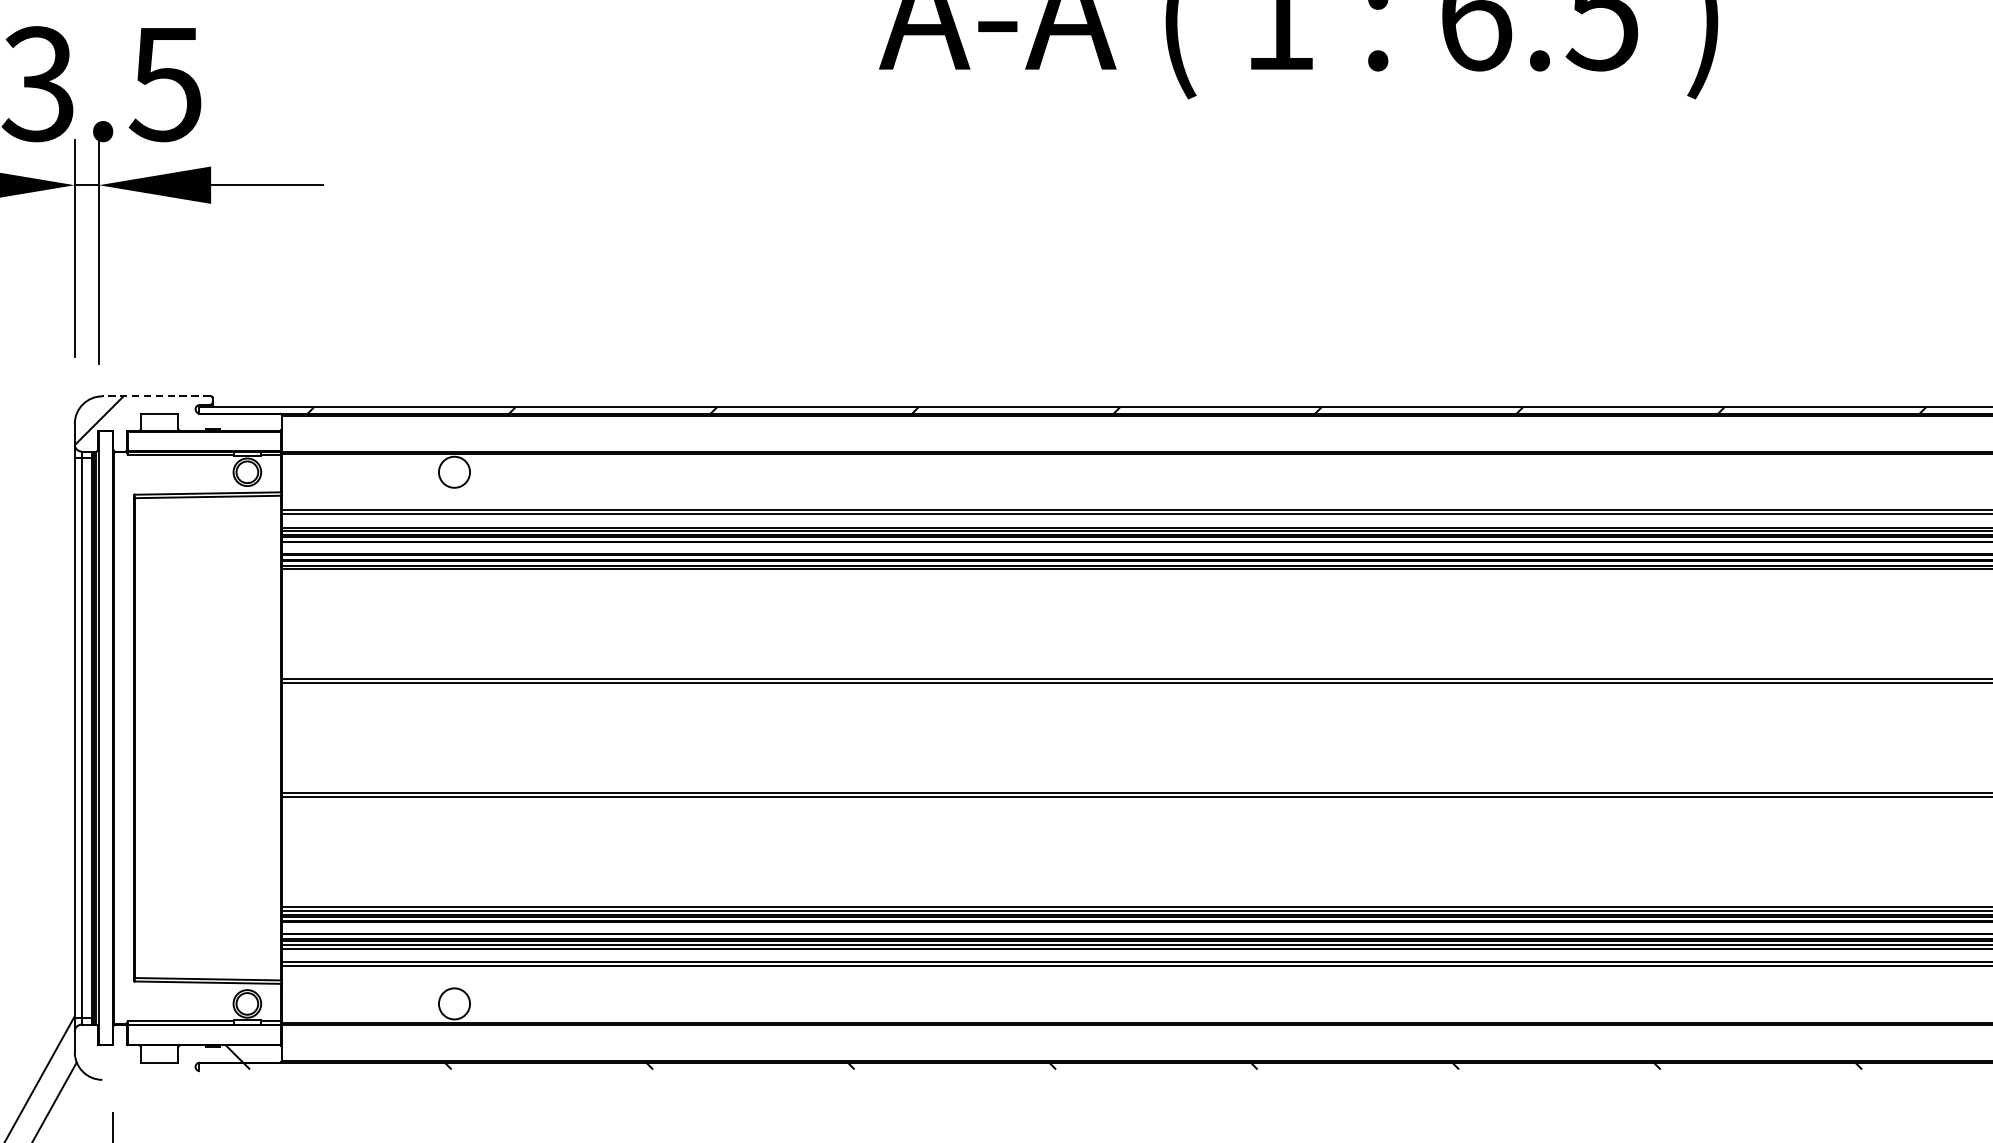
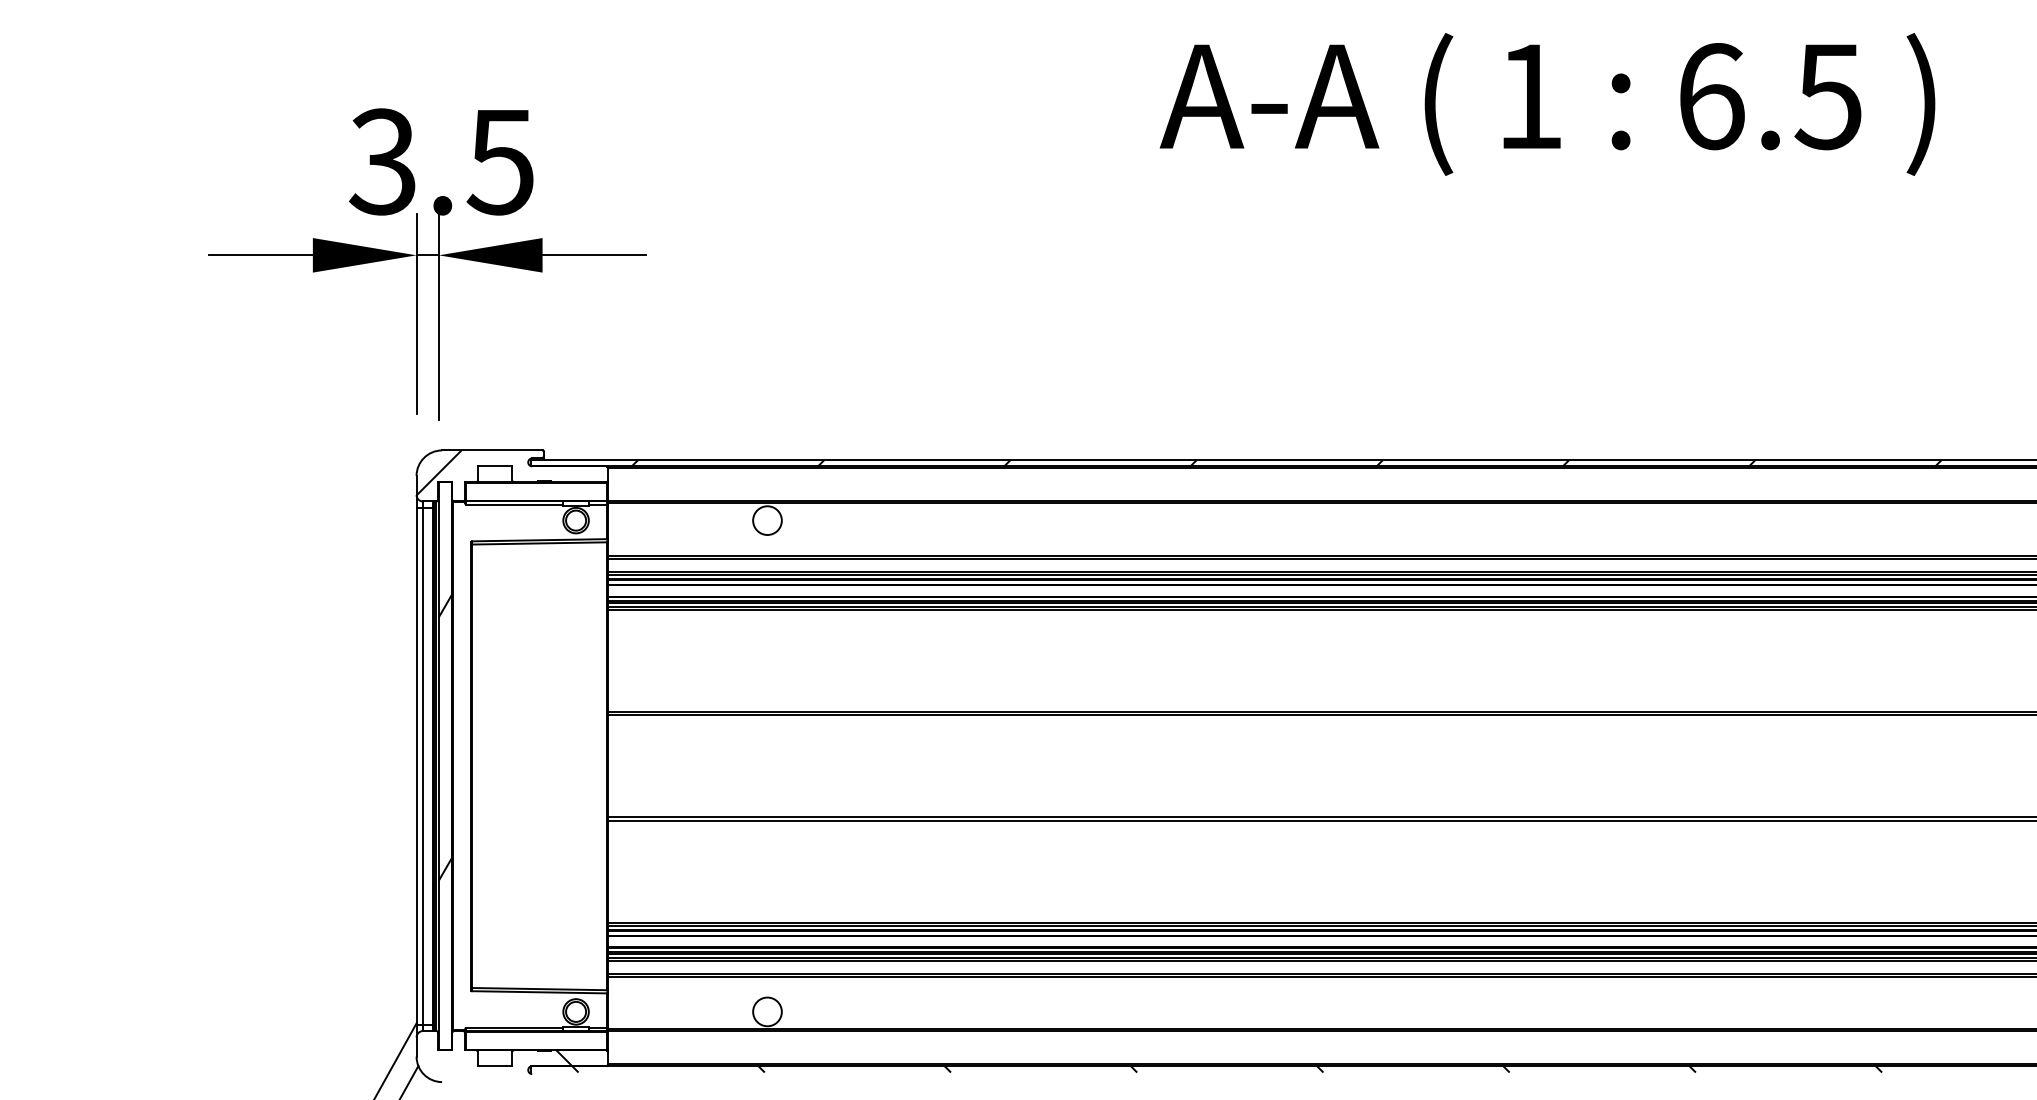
line: (155, 396) -> (491, 450), dashed -> solid
hatch: (104, 706) -> (444, 737), added

